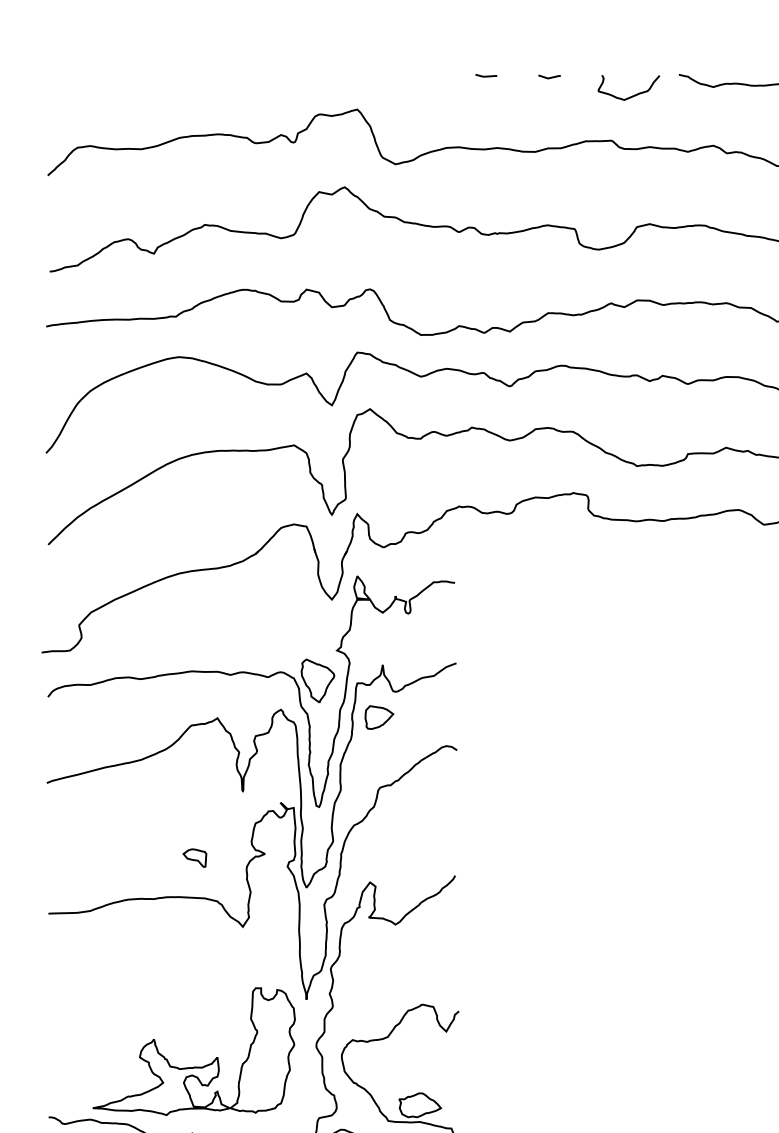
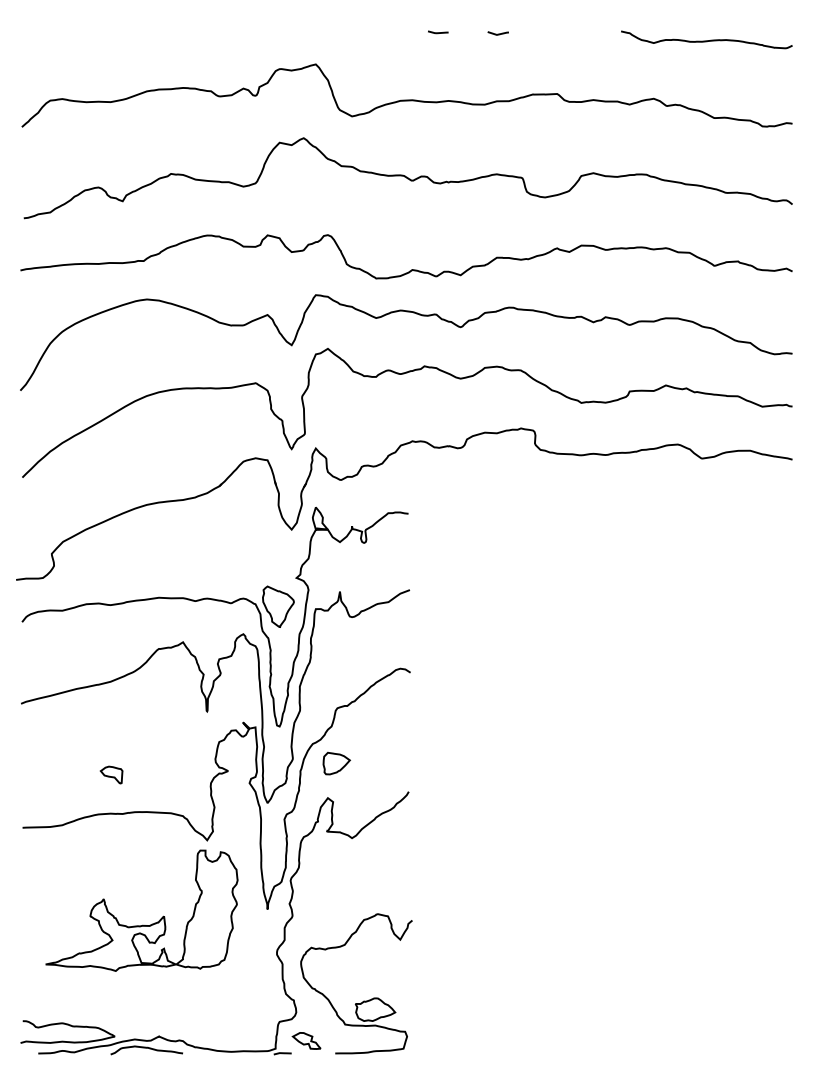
curve: (630, 95) -> (575, 51), removed
part: (379, 717) -> (336, 763), moved
part: (194, 857) -> (111, 774), moved
part: (194, 1066) -> (142, 924), moved

